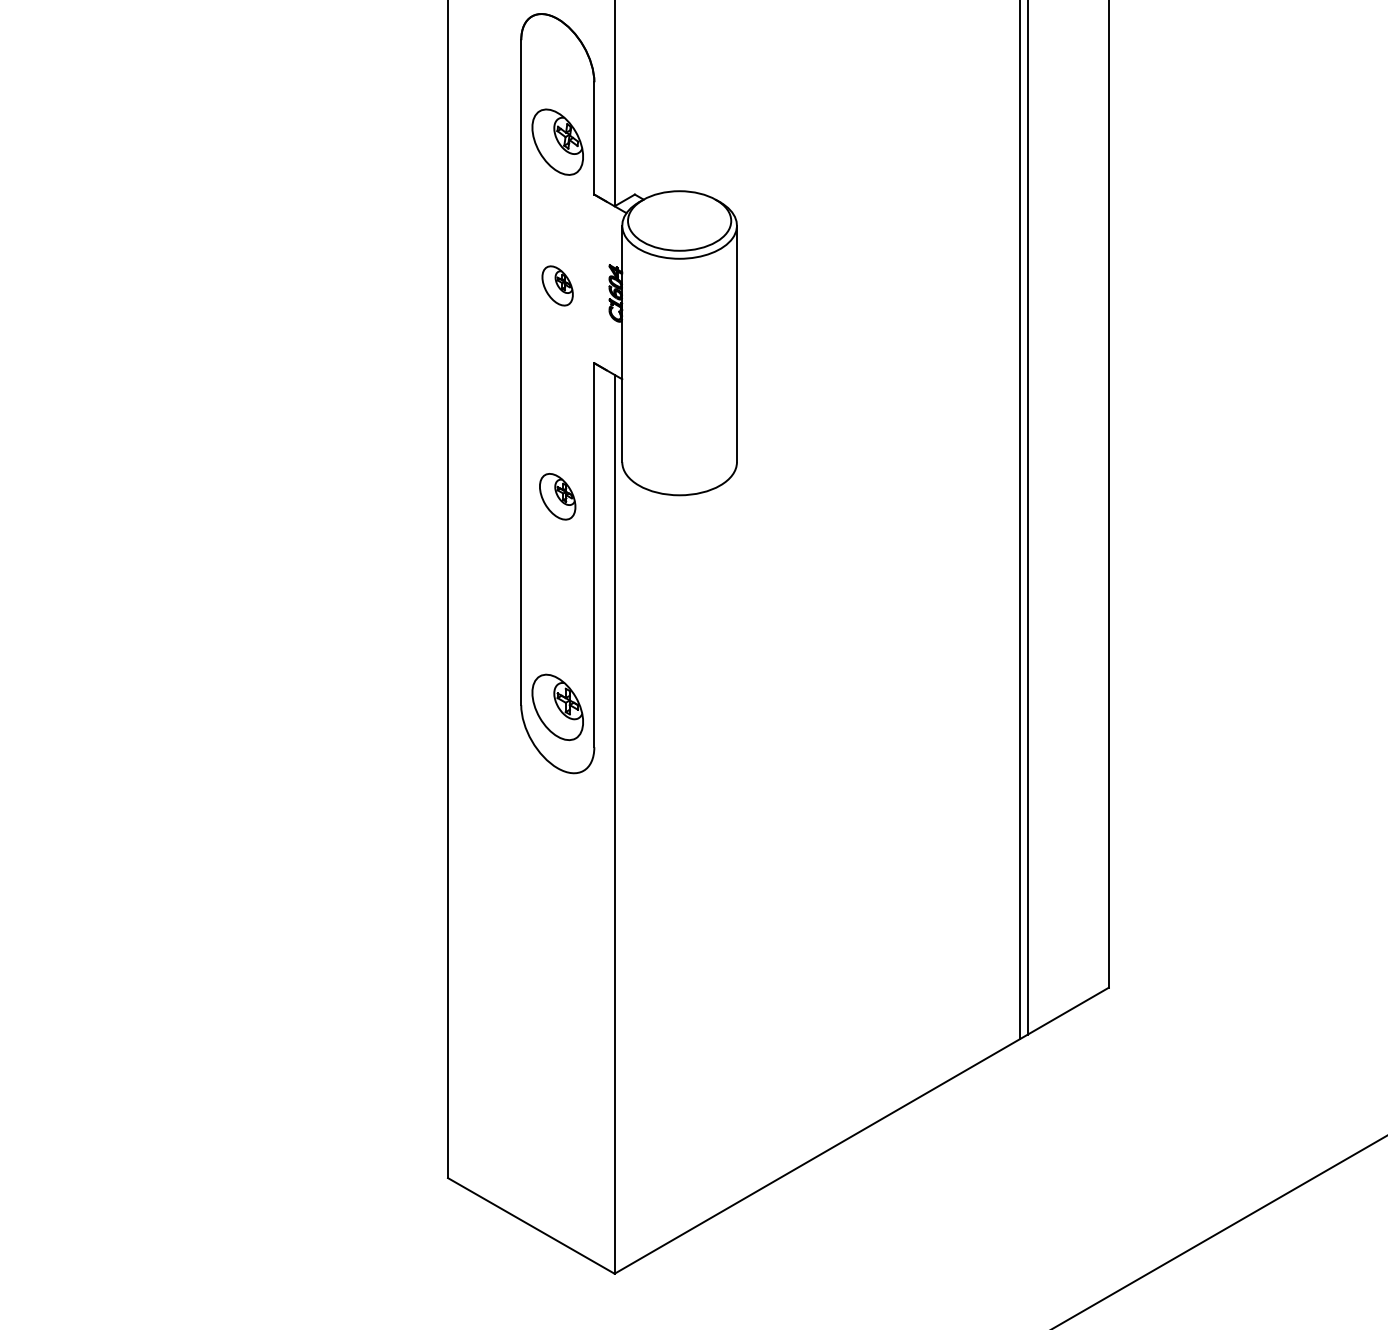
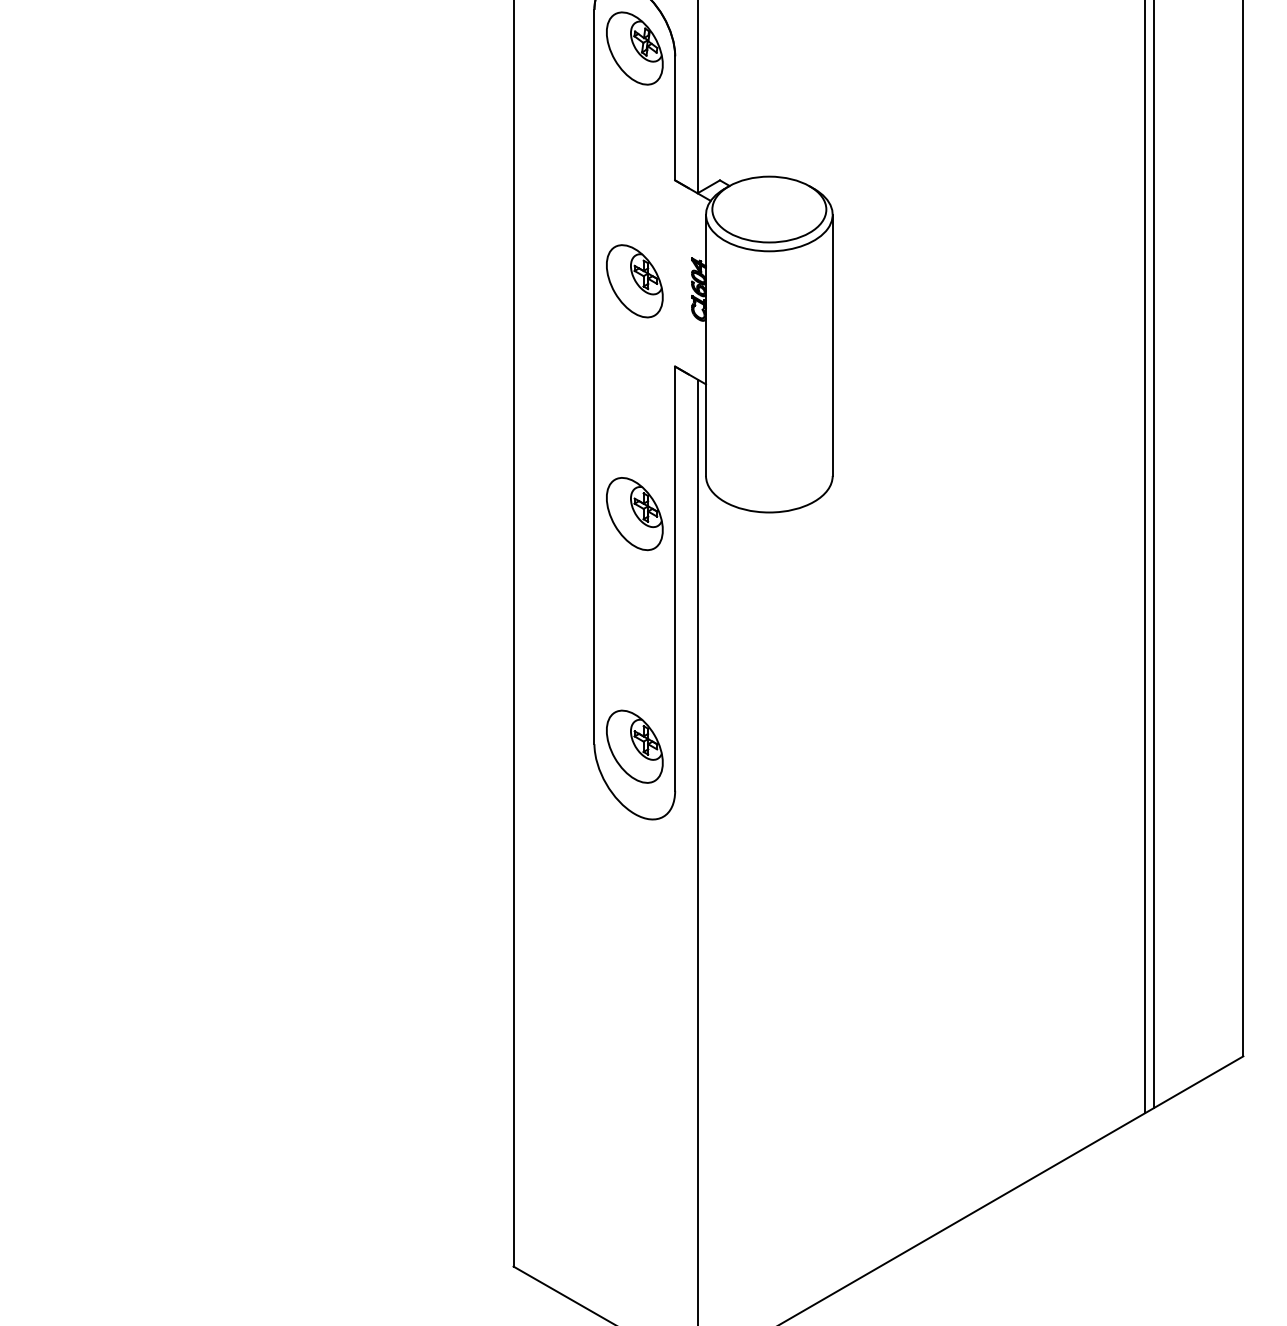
part: (557, 141) -> (634, 47), moved
part: (557, 285) -> (634, 280), size x1.67
part: (557, 496) -> (634, 513), size x1.43

